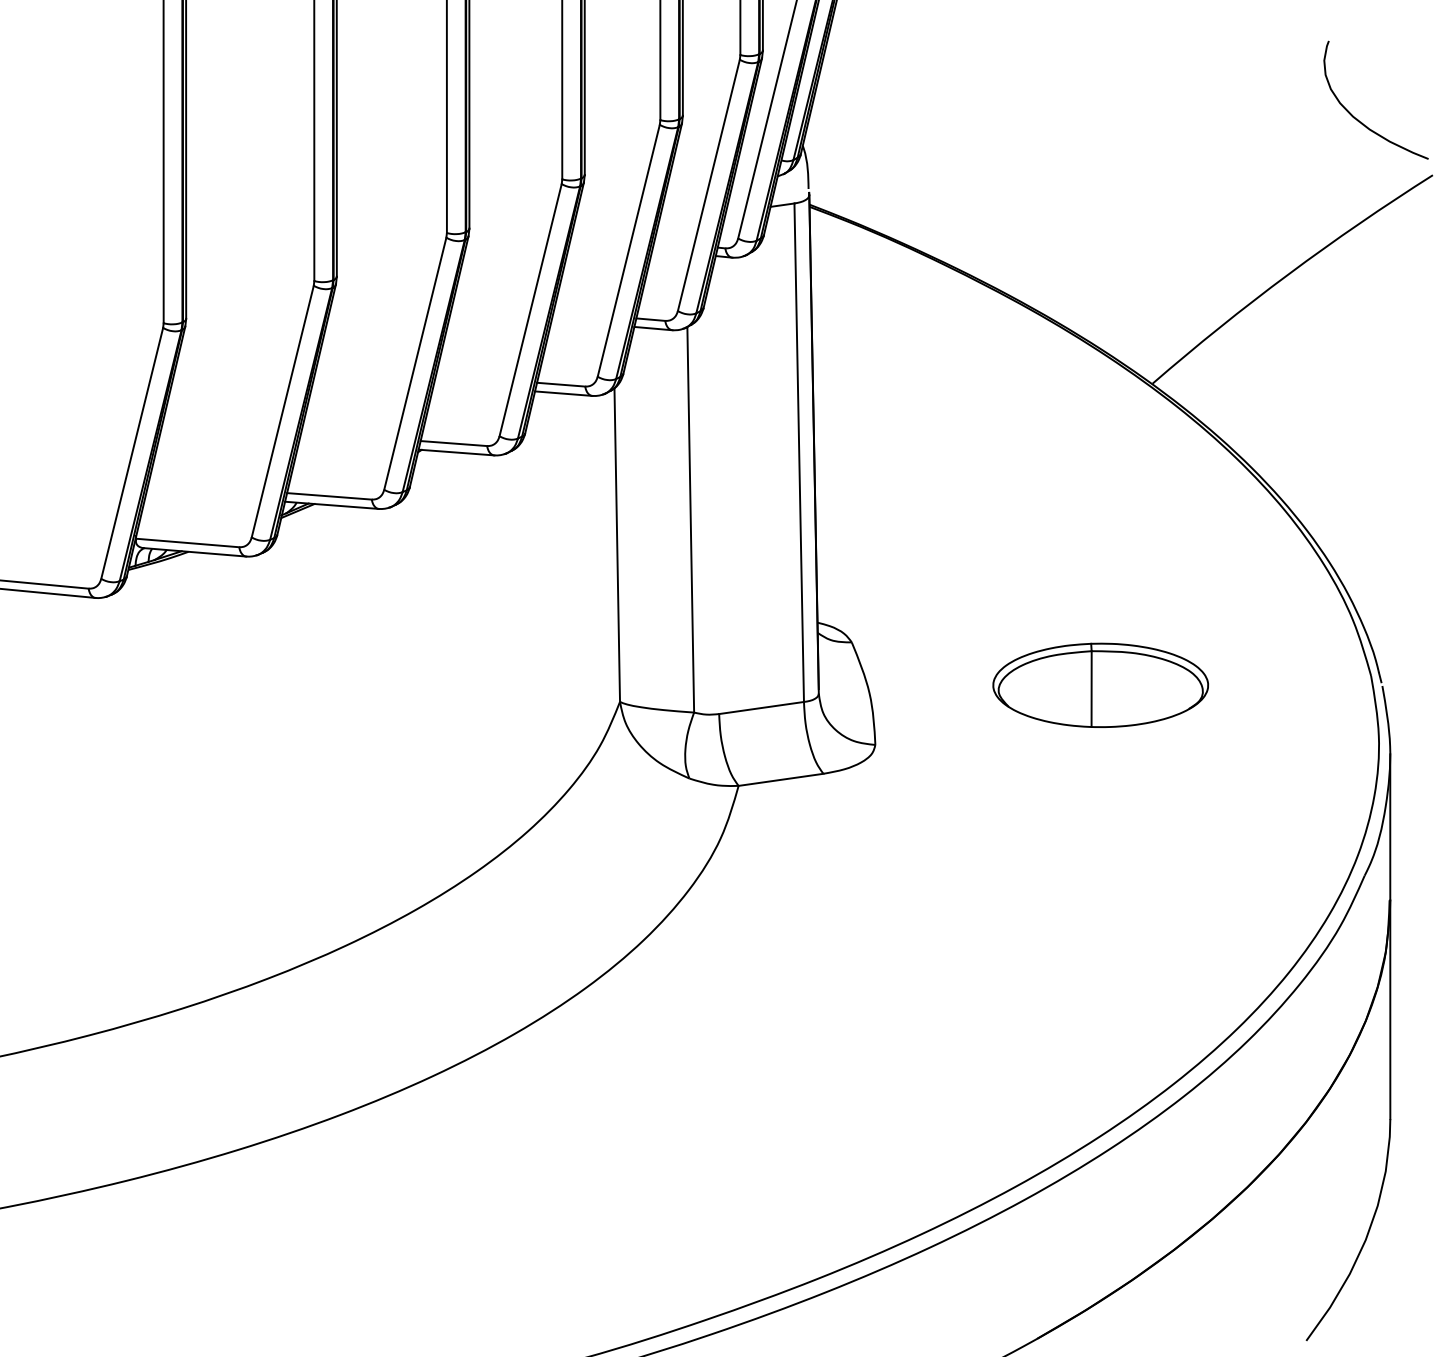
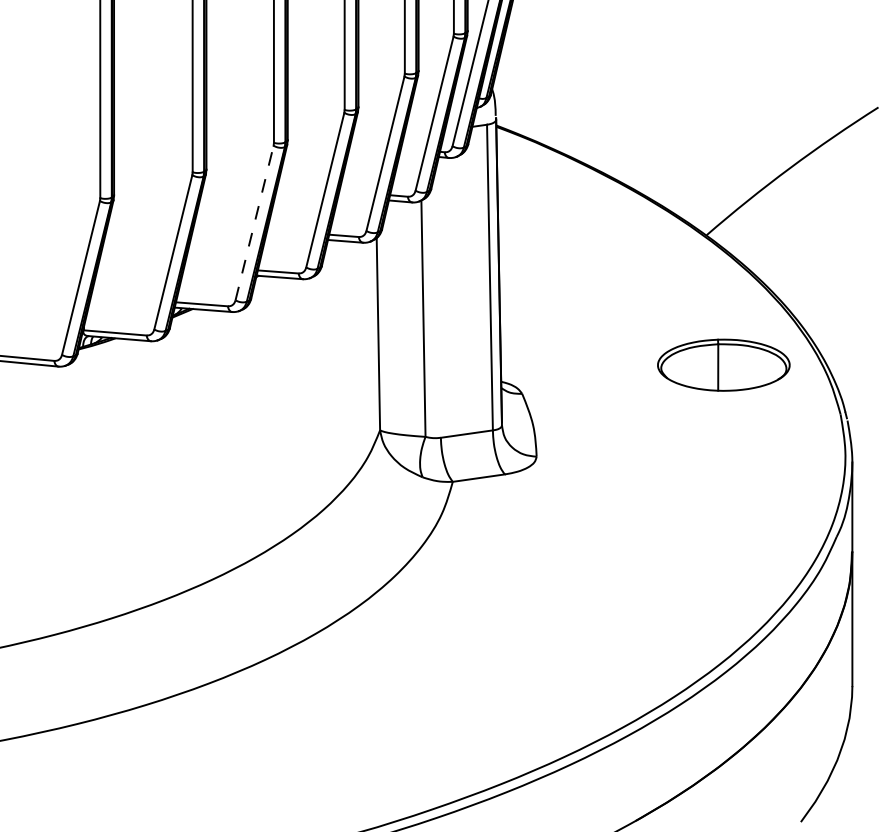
curve: (1362, 121) -> (835, 74), removed
line: (415, 364) -> (254, 223), solid -> dashed
part: (1100, 684) -> (723, 364), moved

